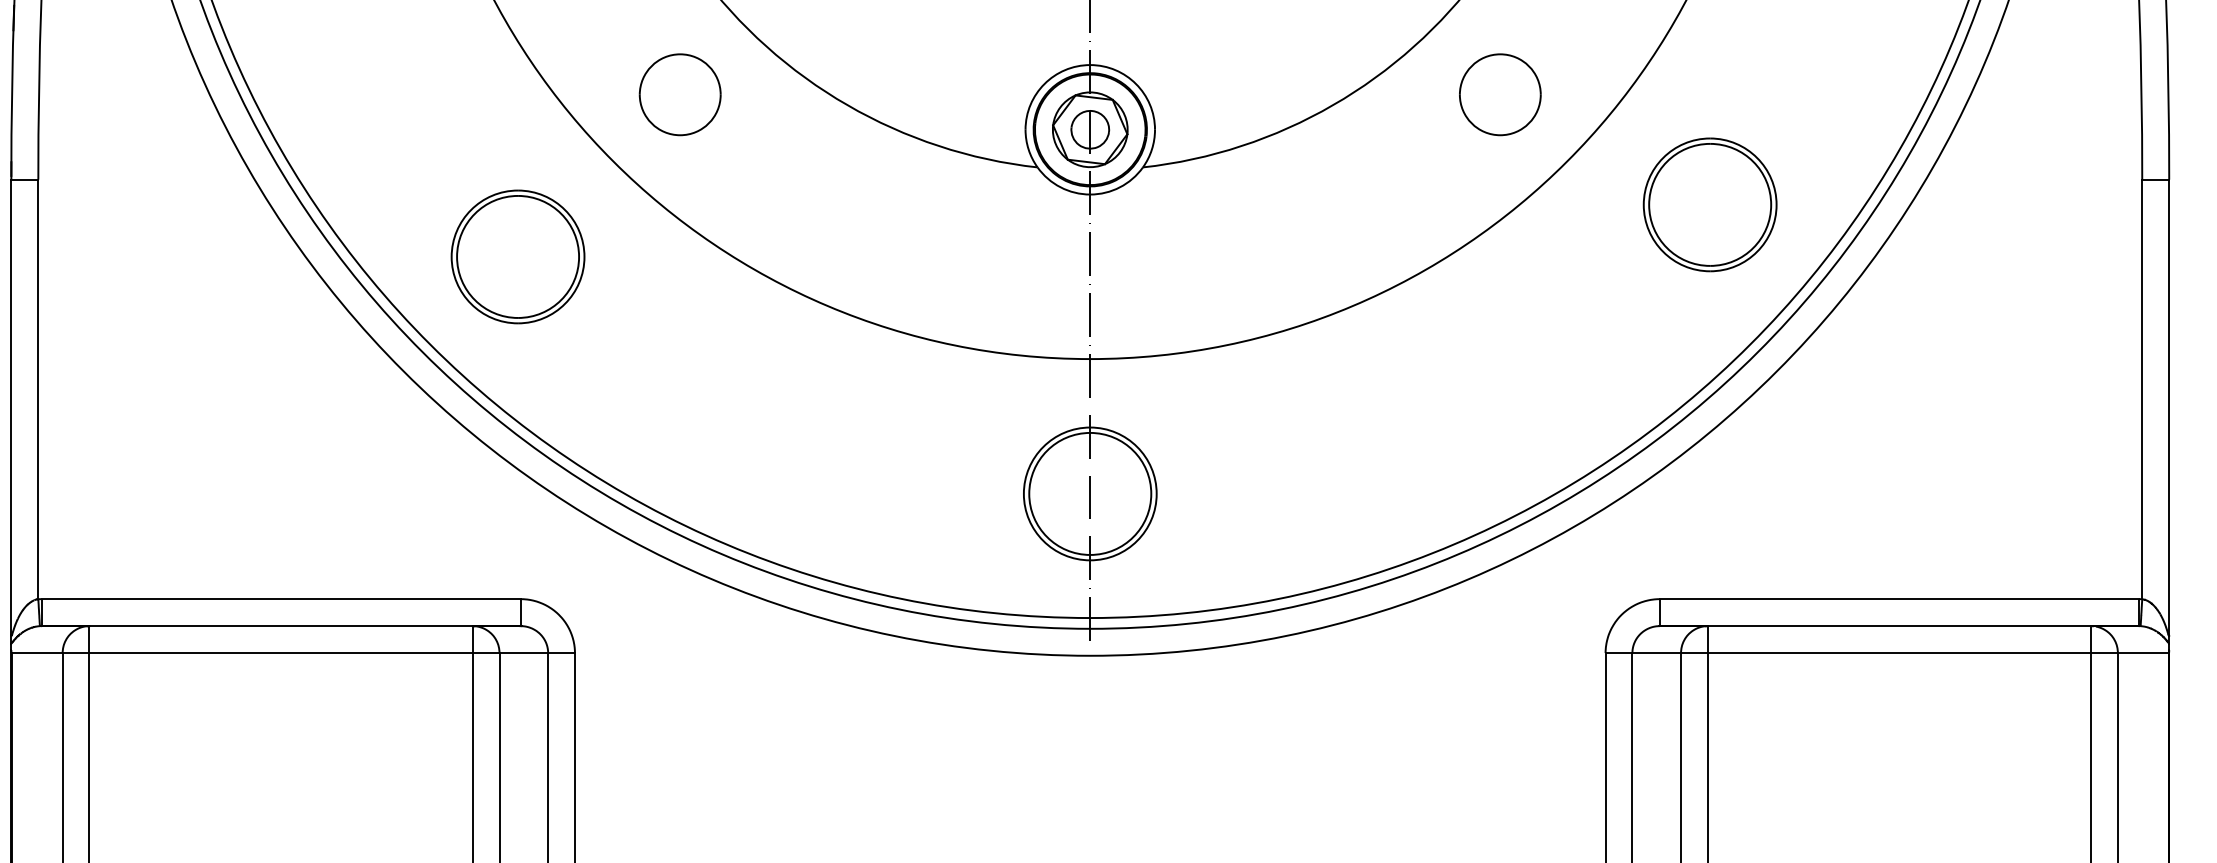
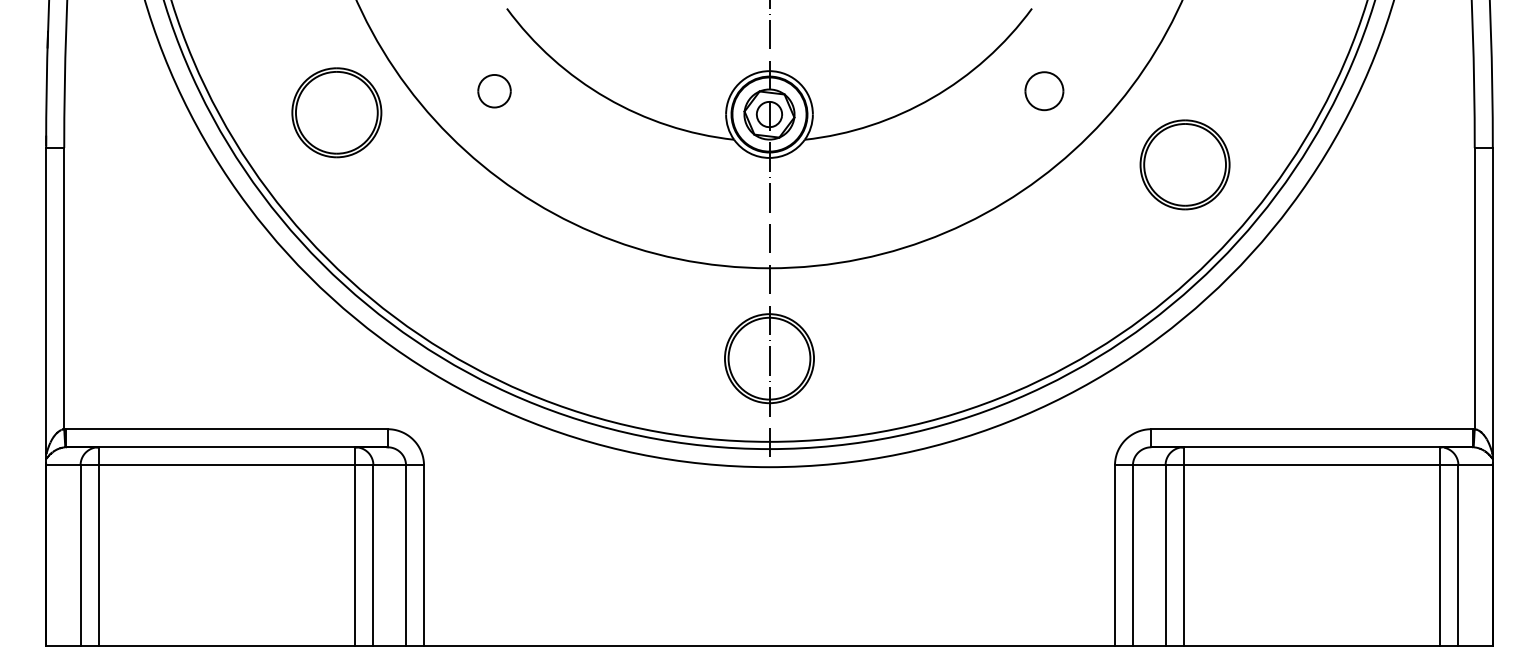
part: (680, 95) -> (494, 91), size x0.6
part: (1500, 95) -> (1044, 91), size x0.7
part: (517, 256) -> (336, 112), moved

